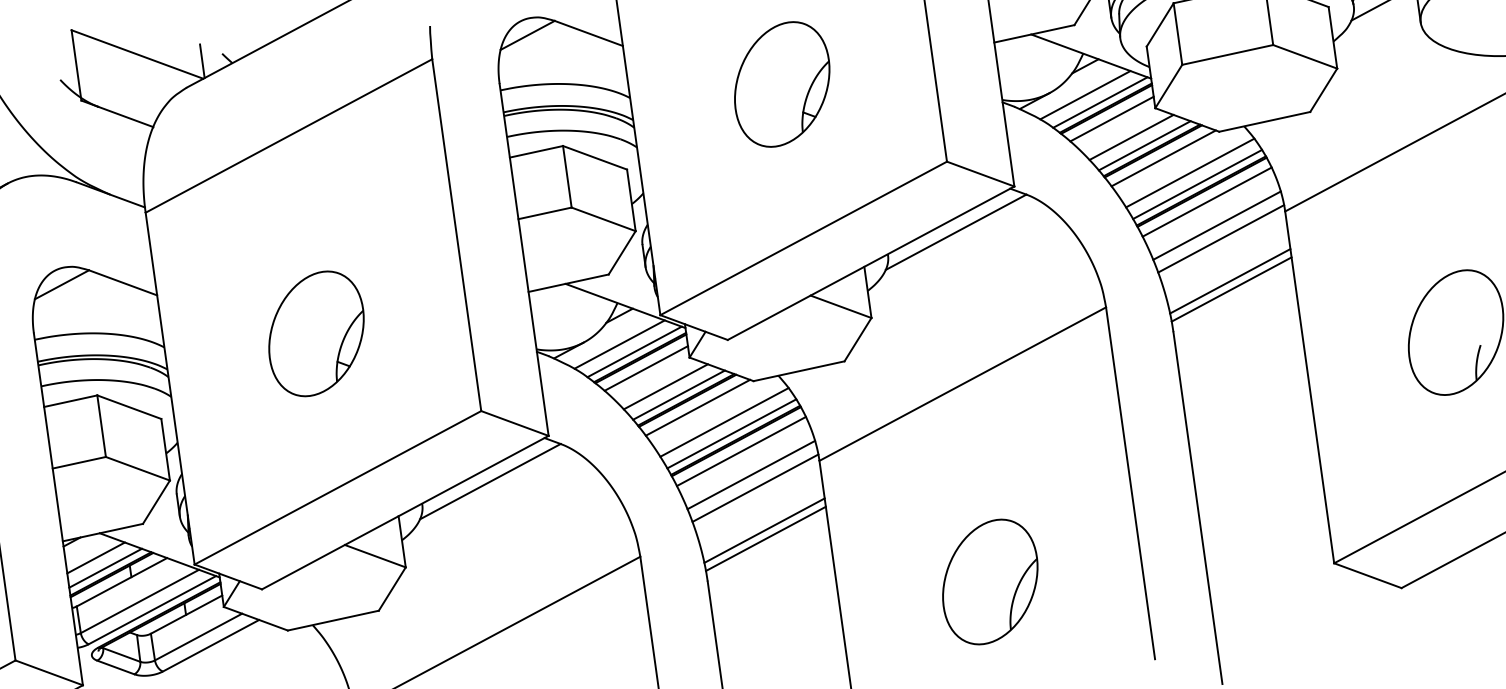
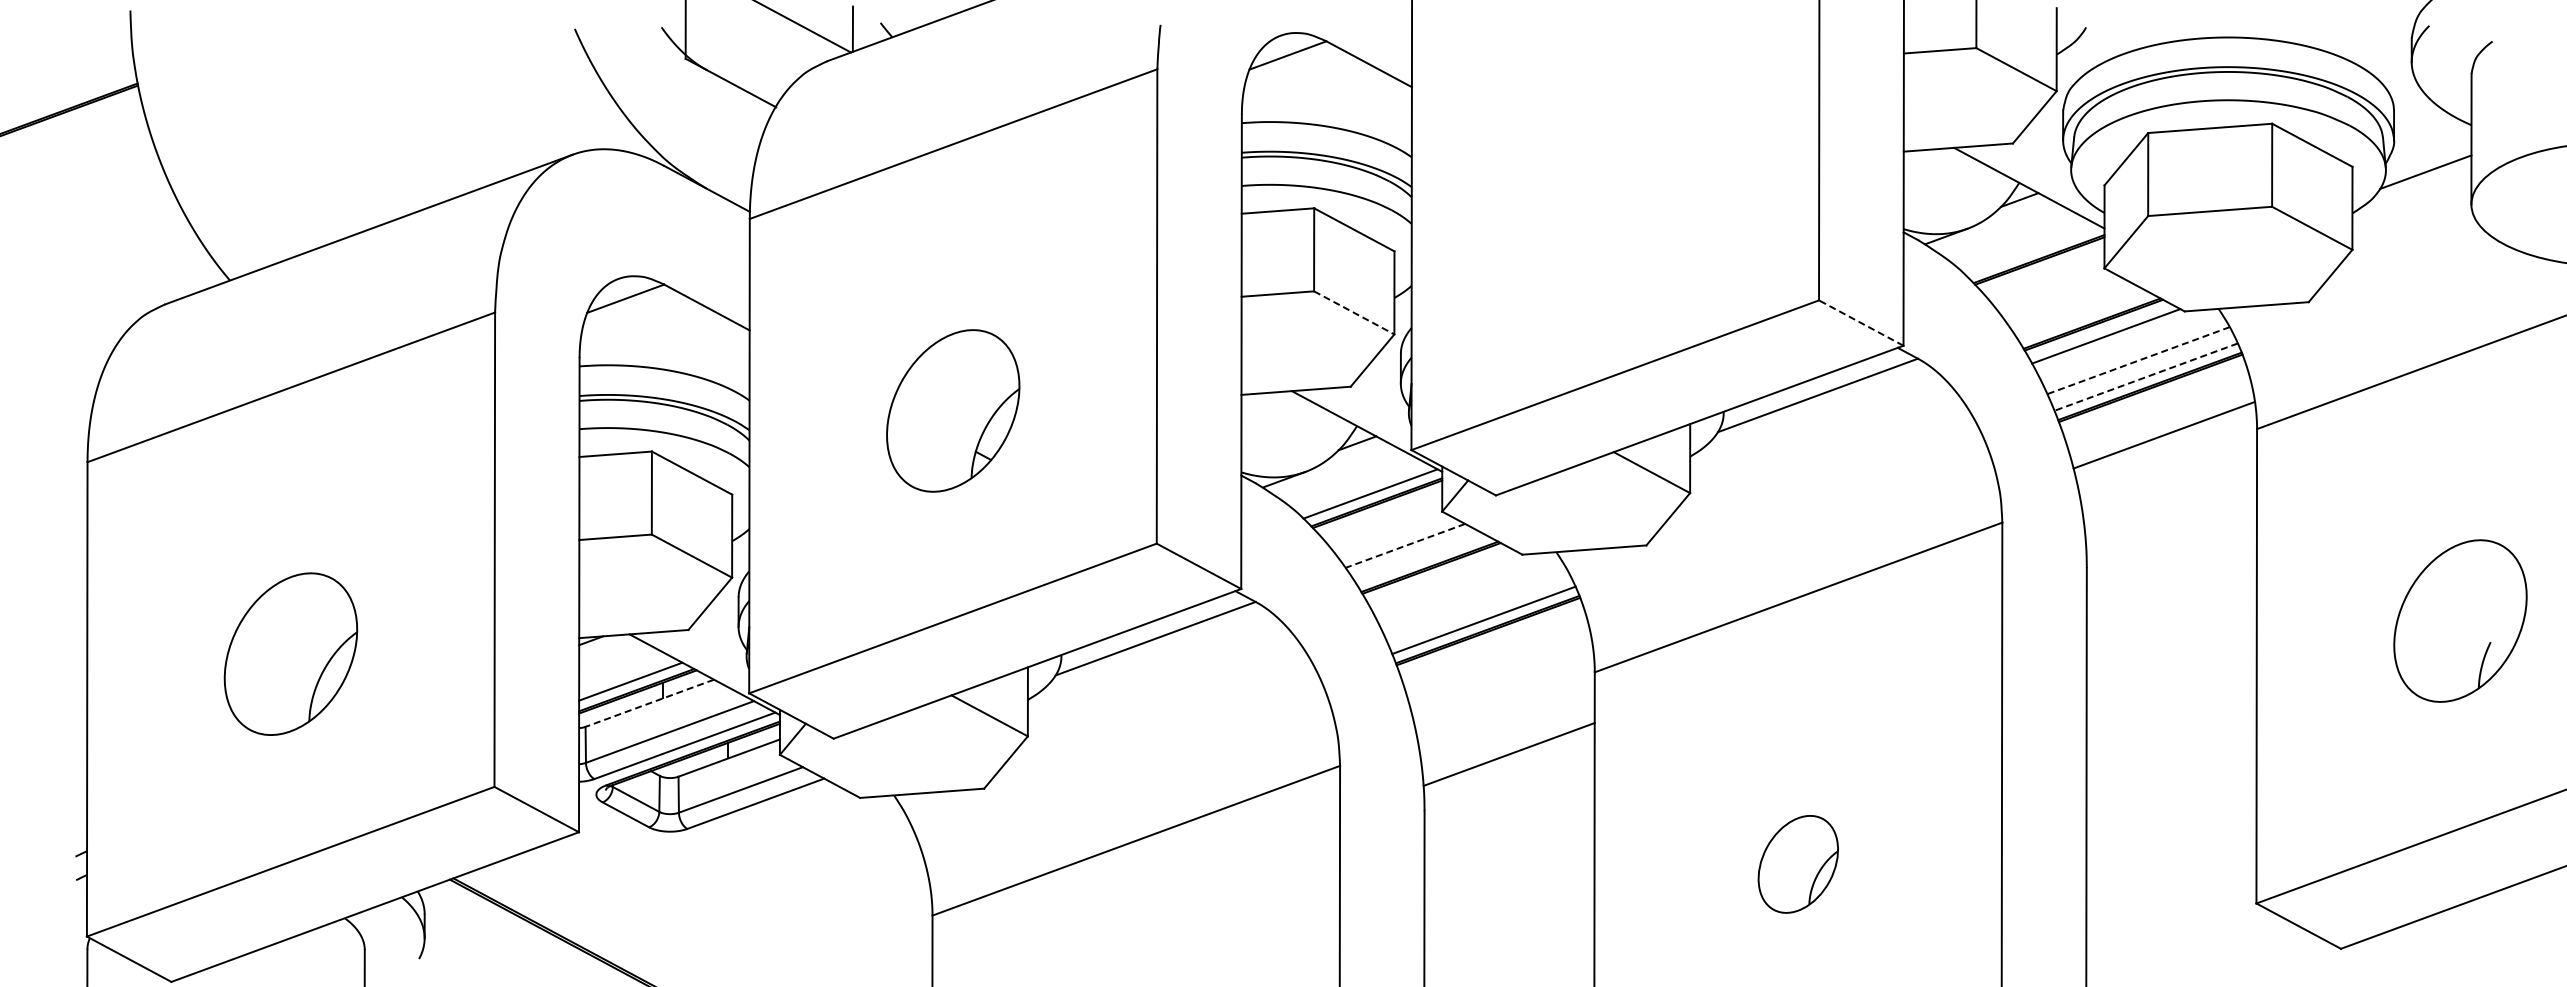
part: (782, 84) -> (1615, 167), removed
line: (1085, 94) -> (2014, 237), removed
line: (1100, 102) -> (2032, 250), removed
line: (1111, 118) -> (2044, 274), removed
line: (1131, 137) -> (2067, 302), removed
line: (1144, 146) -> (2083, 316), removed
line: (1190, 172) -> (2138, 360), solid -> dashed
line: (980, 174) -> (1861, 323), solid -> dashed
line: (1197, 184) -> (2146, 377), solid -> dashed
line: (1207, 201) -> (2155, 401), removed
line: (603, 219) -> (1354, 312), solid -> dashed
line: (1220, 239) -> (2166, 453), removed
line: (1229, 280) -> (2170, 510), removed
line: (1231, 289) -> (2171, 522), removed
line: (619, 343) -> (1352, 480), removed
line: (645, 368) -> (1382, 517), removed
line: (665, 386) -> (1405, 545), solid -> dashed
line: (679, 395) -> (1421, 559), removed
line: (697, 407) -> (1443, 579), removed
line: (724, 422) -> (1476, 603), removed
line: (741, 451) -> (1493, 645), removed
line: (750, 475) -> (1501, 678), removed
line: (755, 488) -> (1504, 696), removed
line: (765, 538) -> (1509, 765), removed
line: (96, 558) -> (620, 666), removed
line: (121, 582) -> (649, 703), solid -> dashed
part: (990, 582) -> (1798, 864), size x0.6

